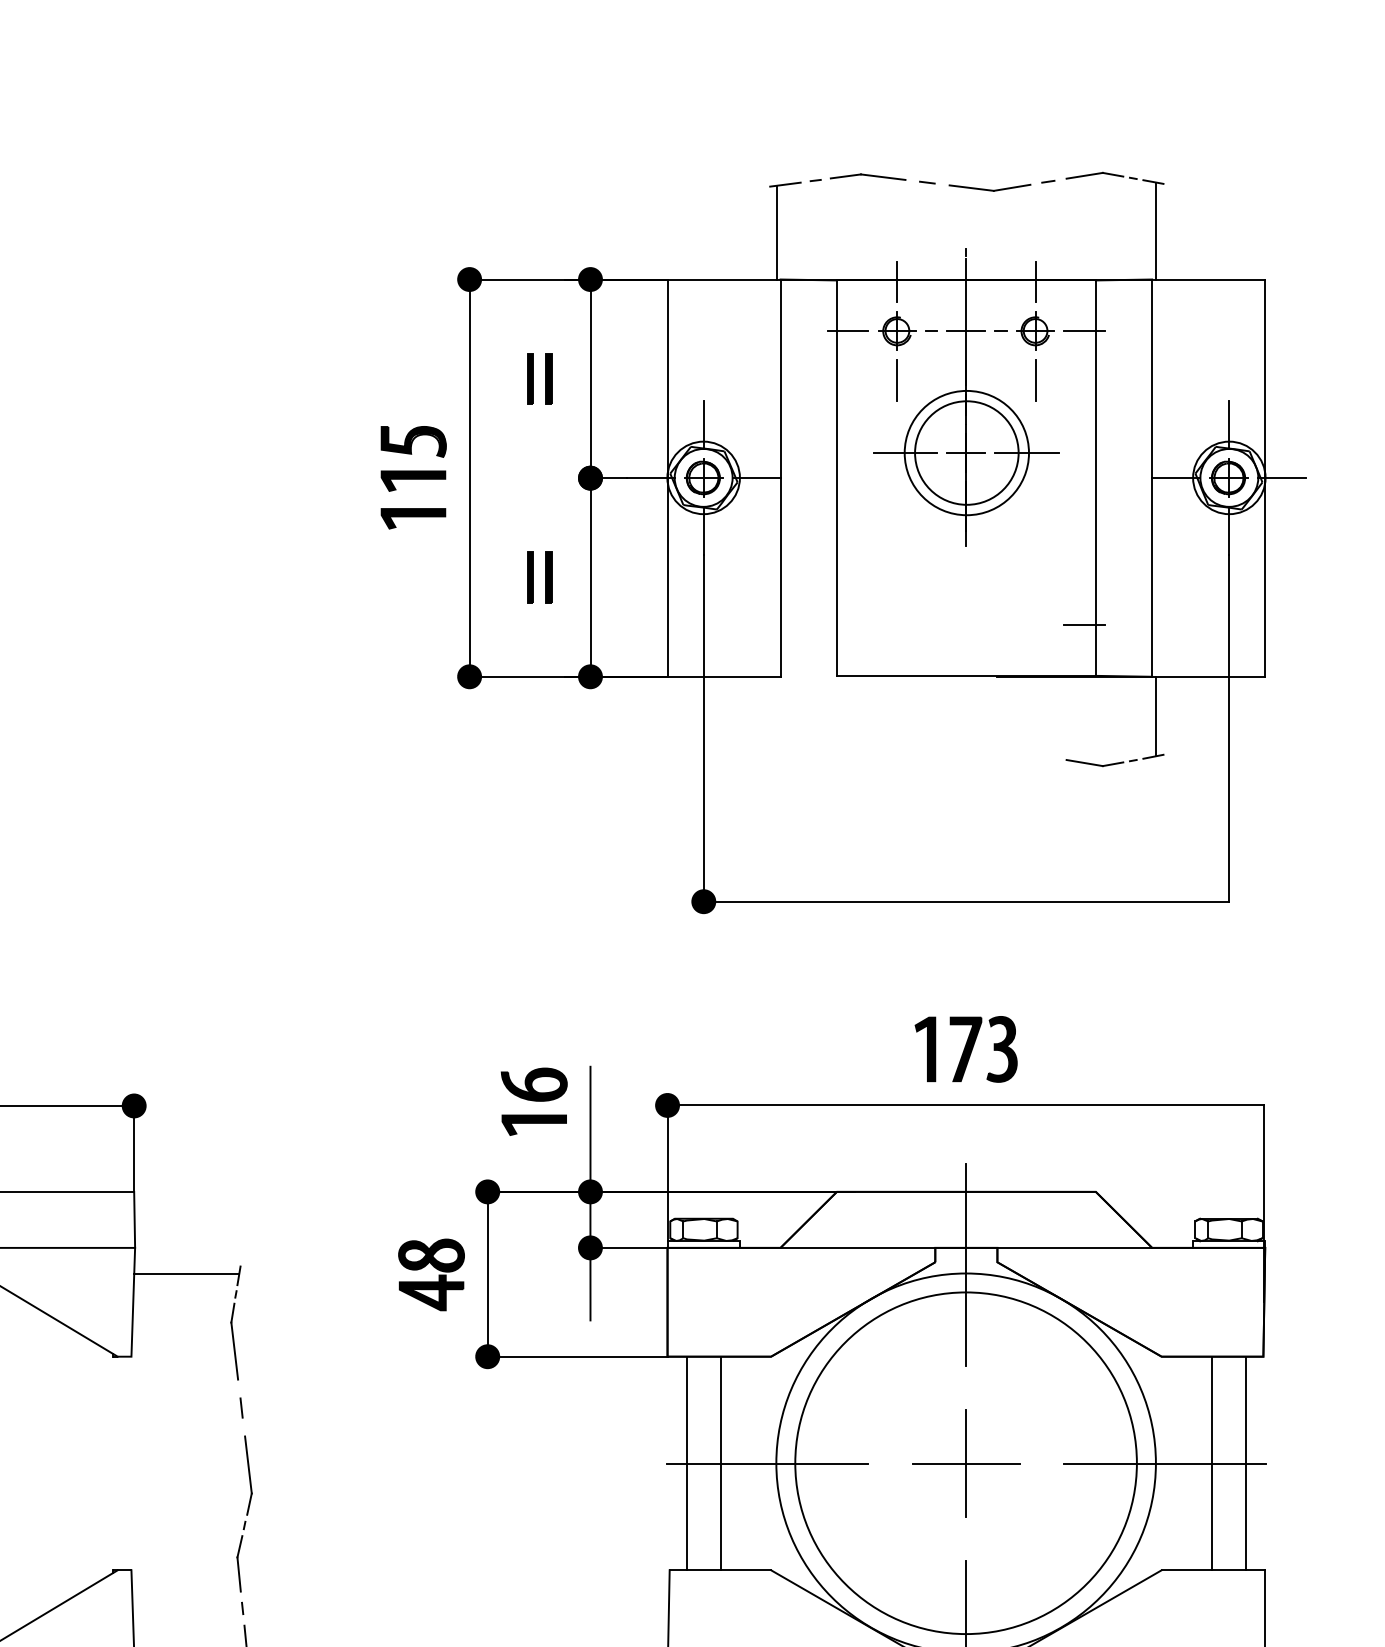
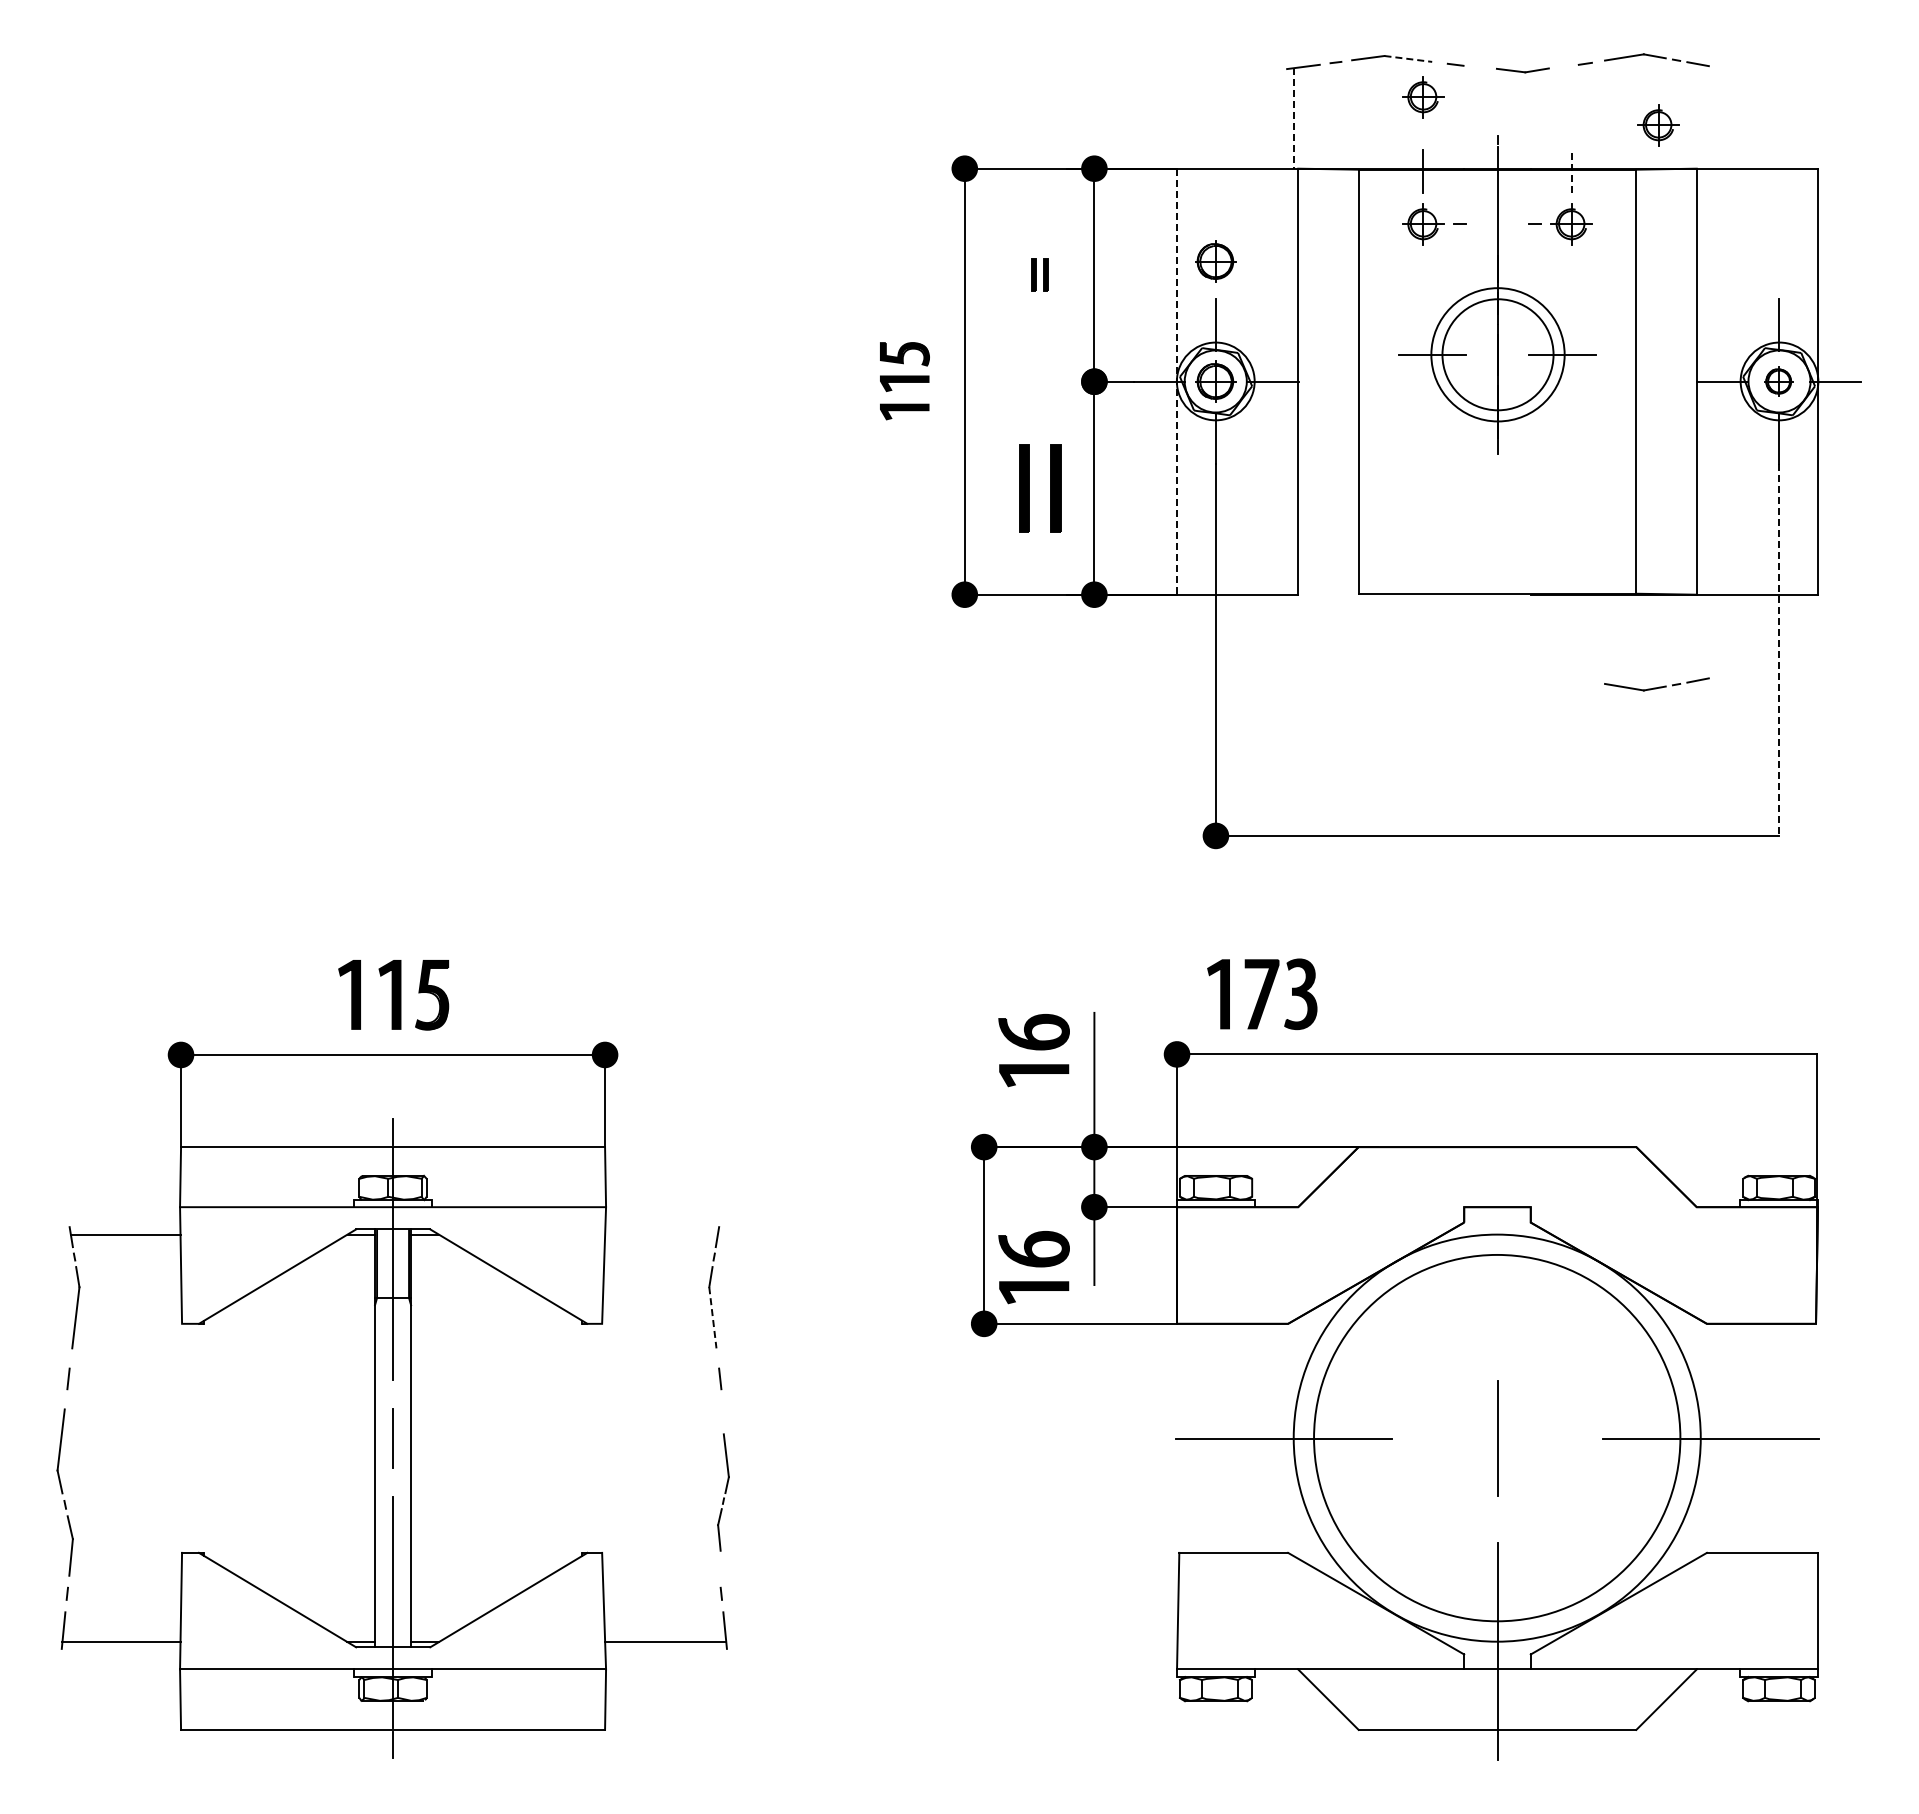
line: (883, 177) -> (1408, 59), solid -> dashed
part: (989, 187) -> (1522, 70), size x0.6
part: (897, 213) -> (1423, 97), added
line: (1156, 230) -> (1701, 116), removed
line: (776, 232) -> (1293, 118), solid -> dashed
part: (1116, 239) -> (1658, 125), added
line: (1035, 282) -> (1571, 171), solid -> dashed
line: (847, 331) -> (1370, 224), removed
line: (966, 331) -> (1497, 224), removed
line: (1084, 331) -> (1624, 224), removed
part: (703, 366) -> (1215, 261), added
part: (539, 378) -> (1039, 274), size x0.6
line: (897, 380) -> (1423, 276), removed
line: (1035, 380) -> (1571, 276), removed
line: (966, 452) -> (1497, 354), removed
part: (413, 477) -> (904, 380), size x0.7
part: (1228, 477) -> (1778, 381), size x0.7
line: (667, 478) -> (1177, 382), solid -> dashed
part: (539, 576) -> (1039, 487), size x1.6
line: (1084, 625) -> (1624, 539), removed
line: (1156, 716) -> (1701, 637), removed
line: (1229, 727) -> (1779, 649), solid -> dashed
part: (966, 1049) -> (1262, 994), moved
line: (858, 1248) -> (1381, 1207), removed
line: (1074, 1248) -> (1613, 1207), removed
line: (966, 1264) -> (1497, 1225), removed
part: (433, 1267) -> (926, 1228), removed
line: (186, 1273) -> (661, 1234), removed
part: (533, 1304) -> (1033, 1267), added
line: (234, 1350) -> (712, 1317), solid -> dashed
line: (686, 1463) -> (1197, 1438), removed
line: (721, 1463) -> (1234, 1438), removed
line: (966, 1463) -> (1497, 1438), removed
line: (1211, 1463) -> (1760, 1438), removed
line: (1246, 1463) -> (1797, 1438), removed
part: (244, 1513) -> (723, 1492), size x0.7

